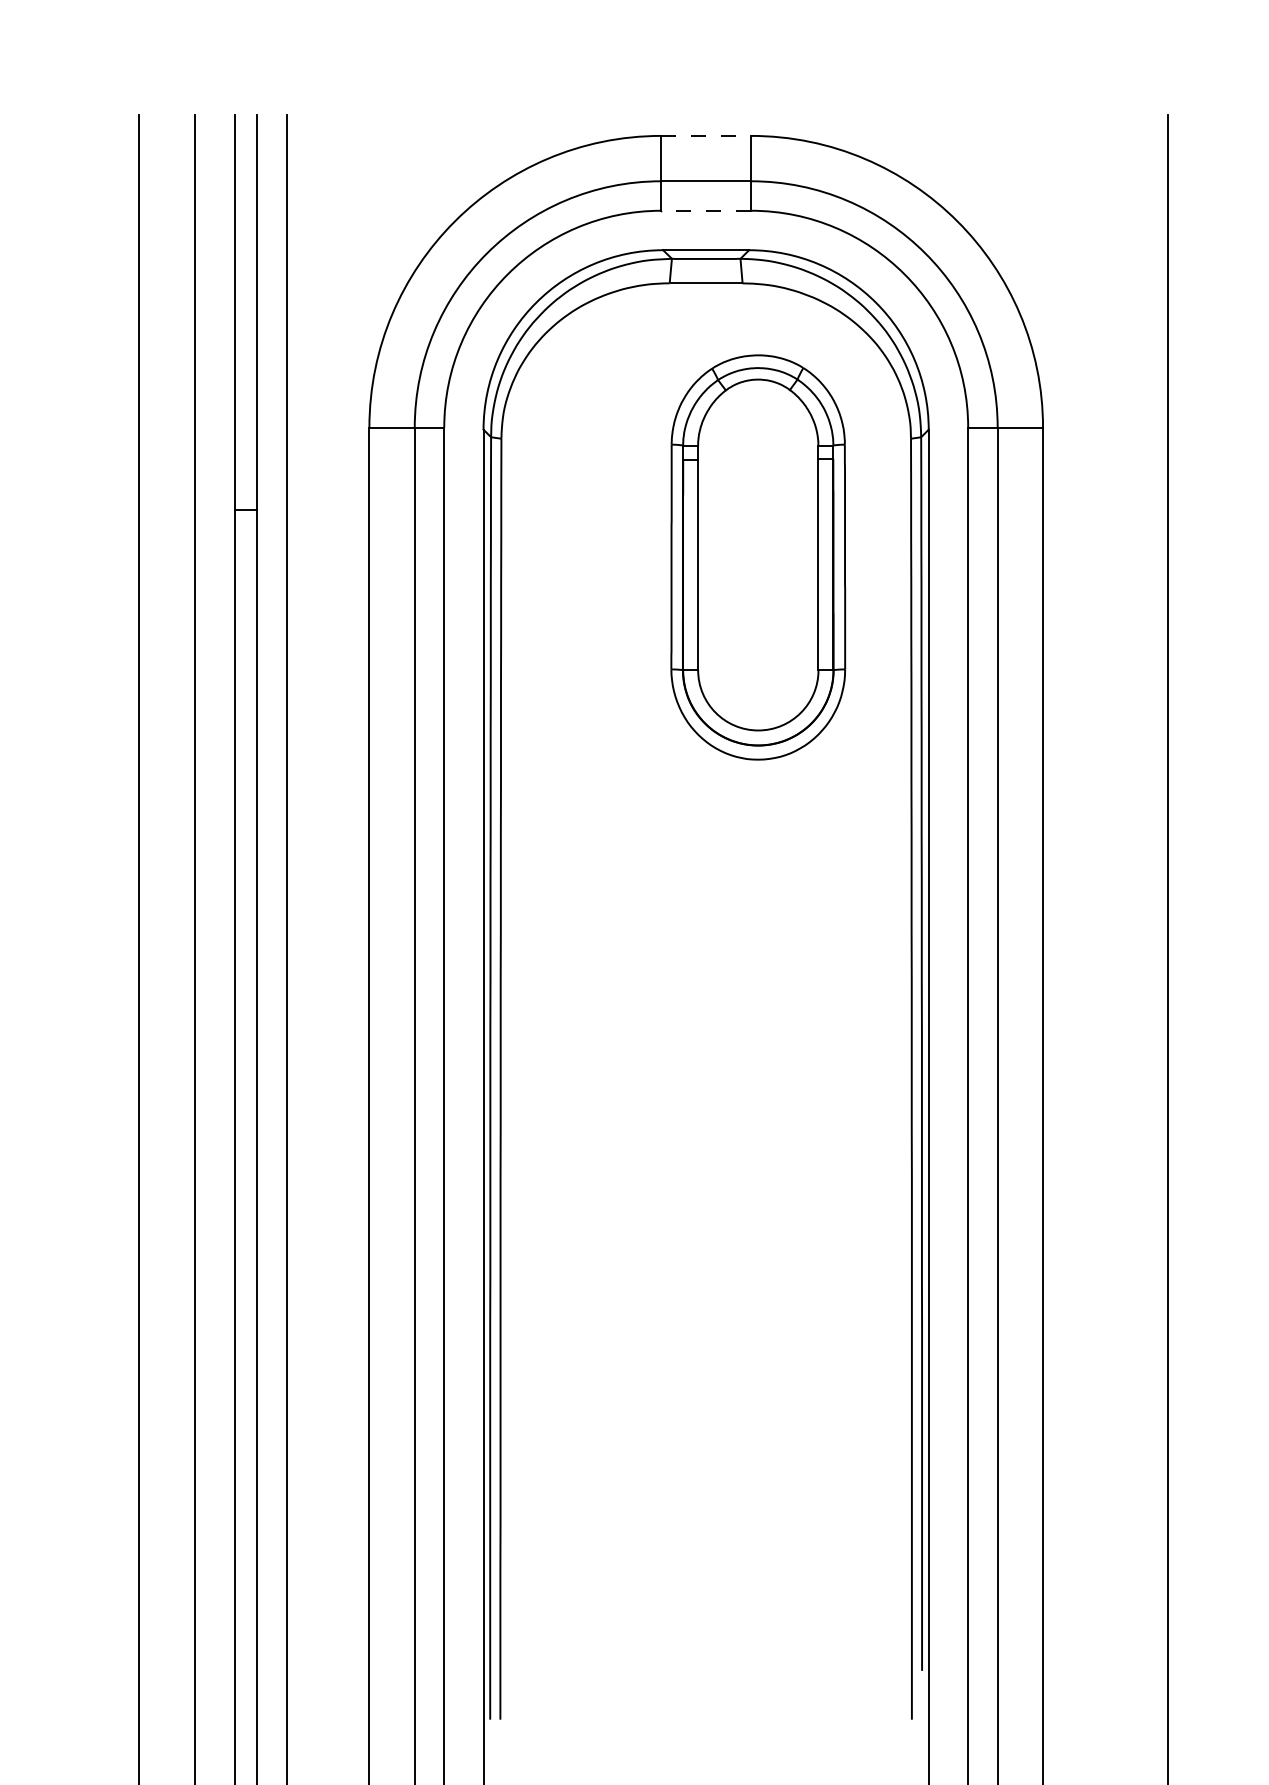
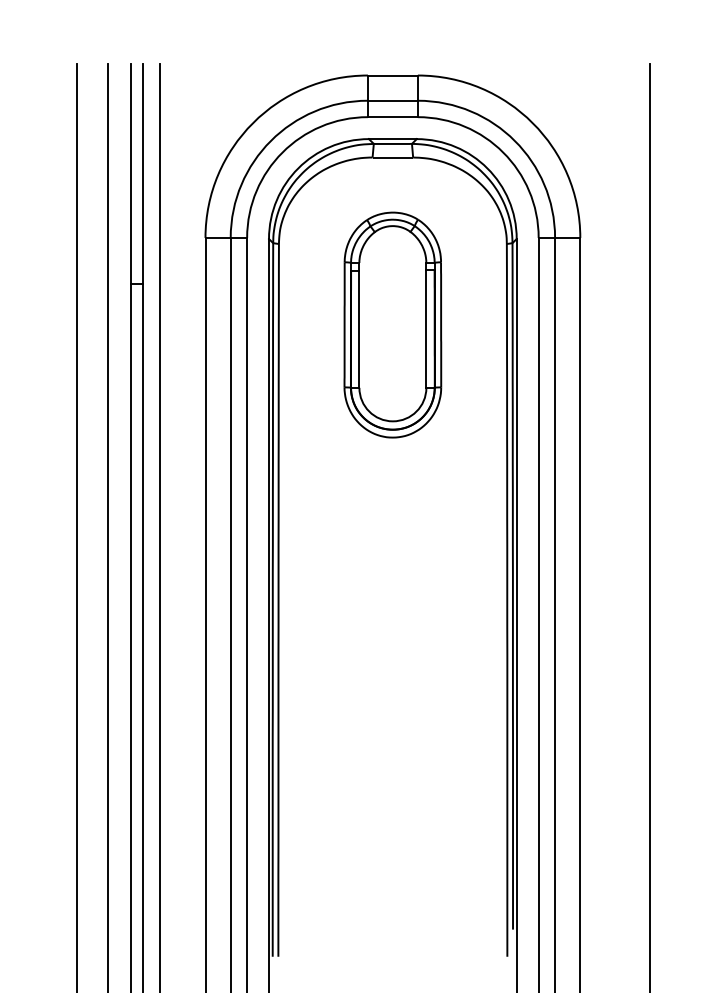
line: (705, 135) -> (392, 75), dashed -> solid
line: (705, 211) -> (392, 117), dashed -> solid
part: (757, 556) -> (392, 324), moved

